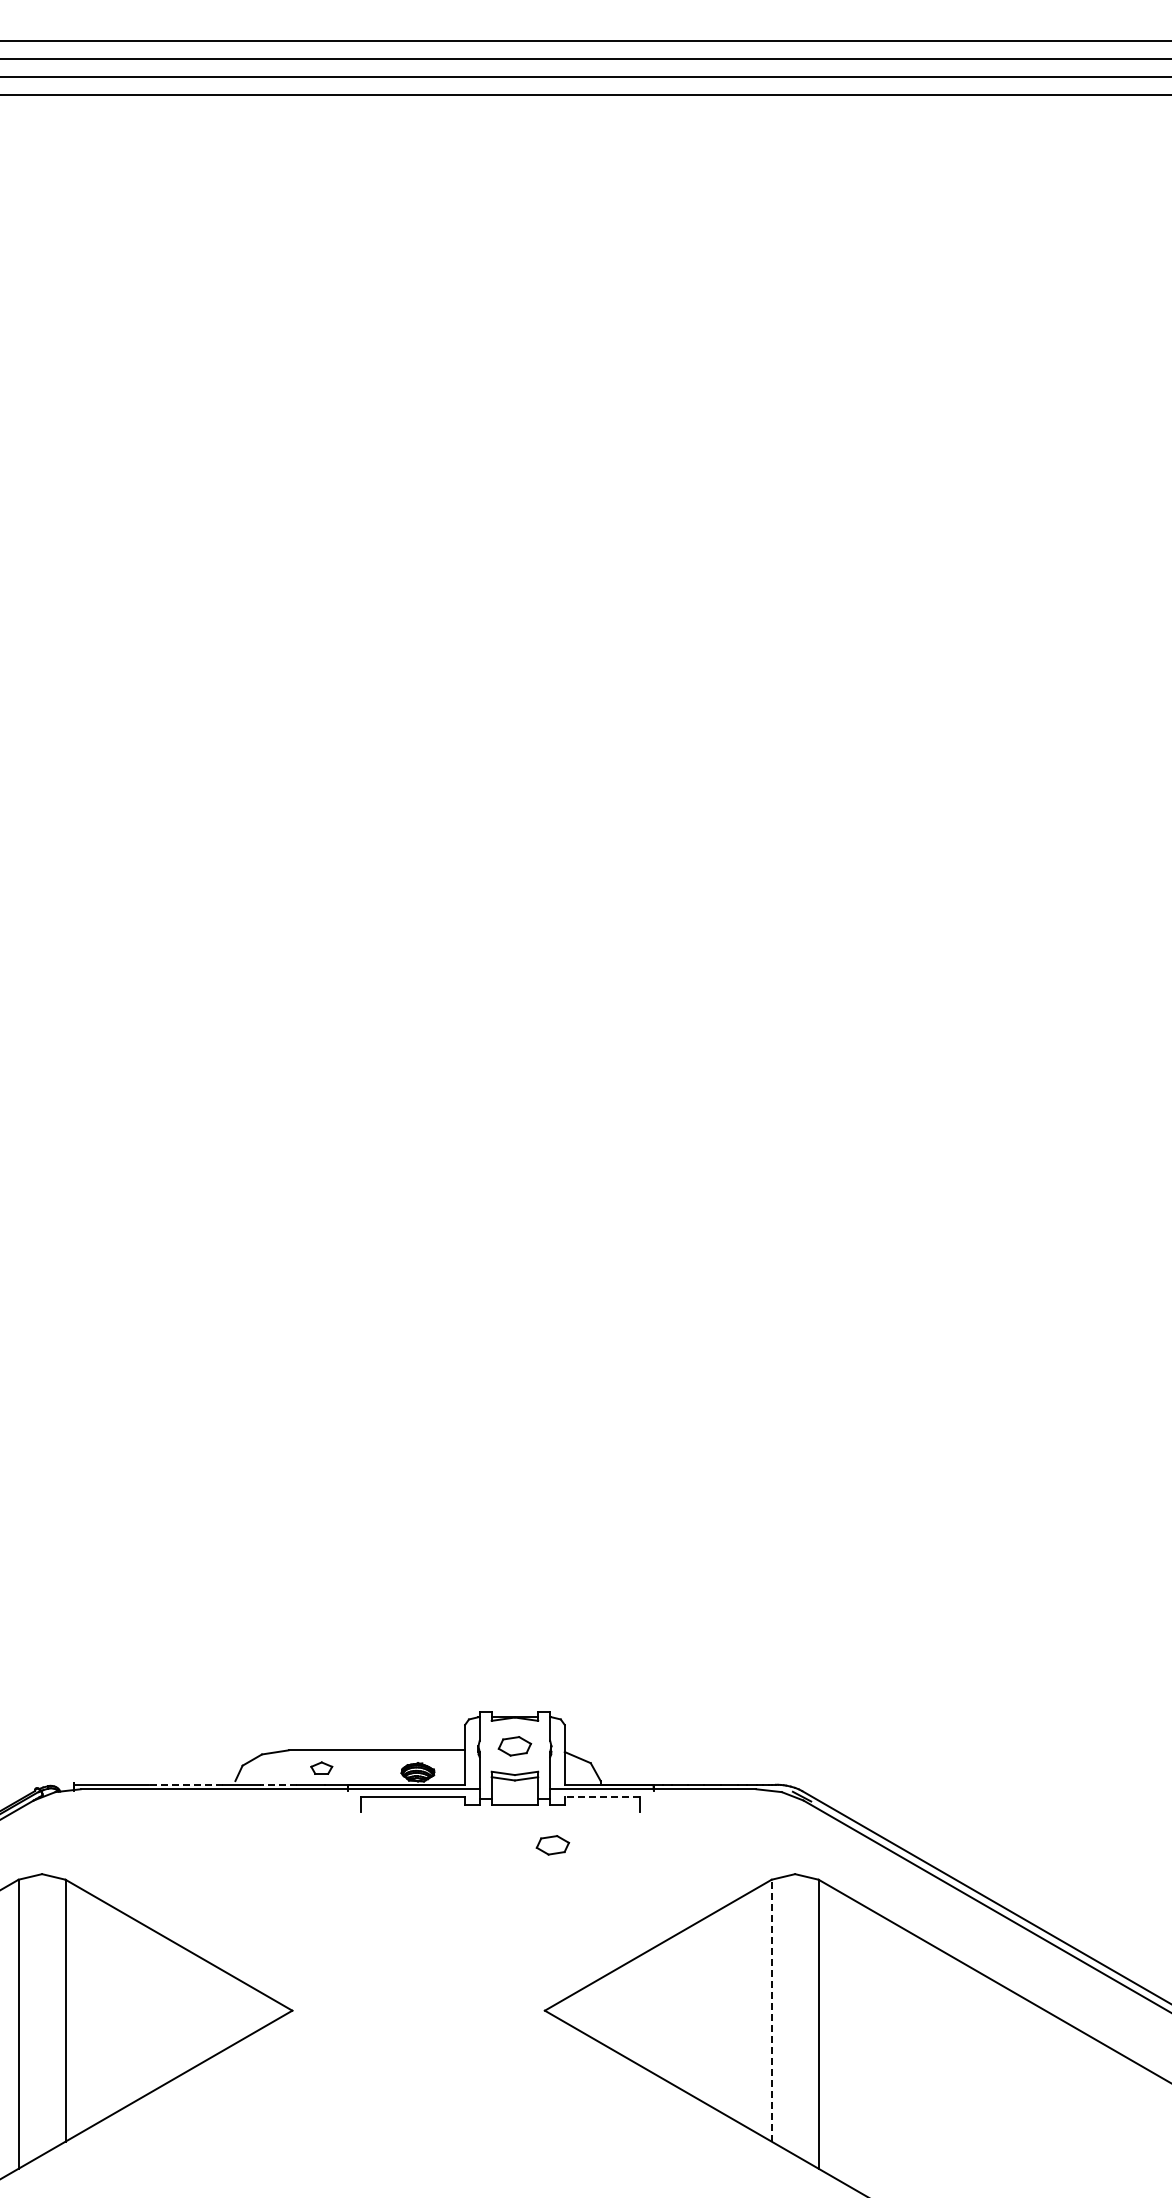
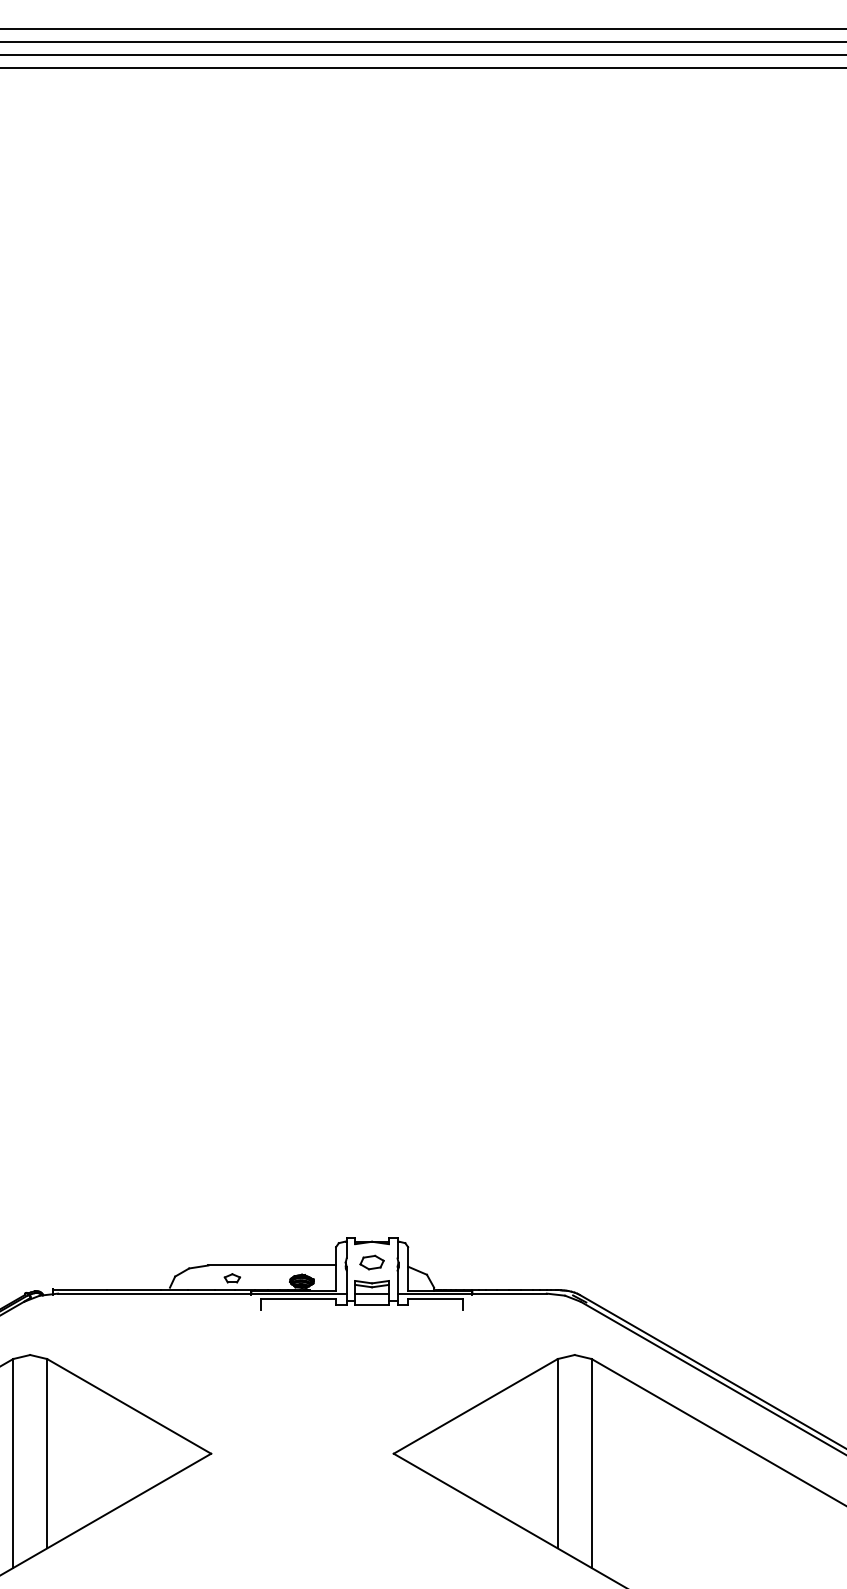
line: (185, 1784) -> (133, 1290), dashed -> solid
line: (278, 1784) -> (201, 1290), dashed -> solid
line: (514, 1789) -> (371, 1293), added
line: (602, 1796) -> (435, 1298), dashed -> solid
part: (552, 1845) -> (399, 1334), removed
line: (771, 2010) -> (557, 1453), dashed -> solid

